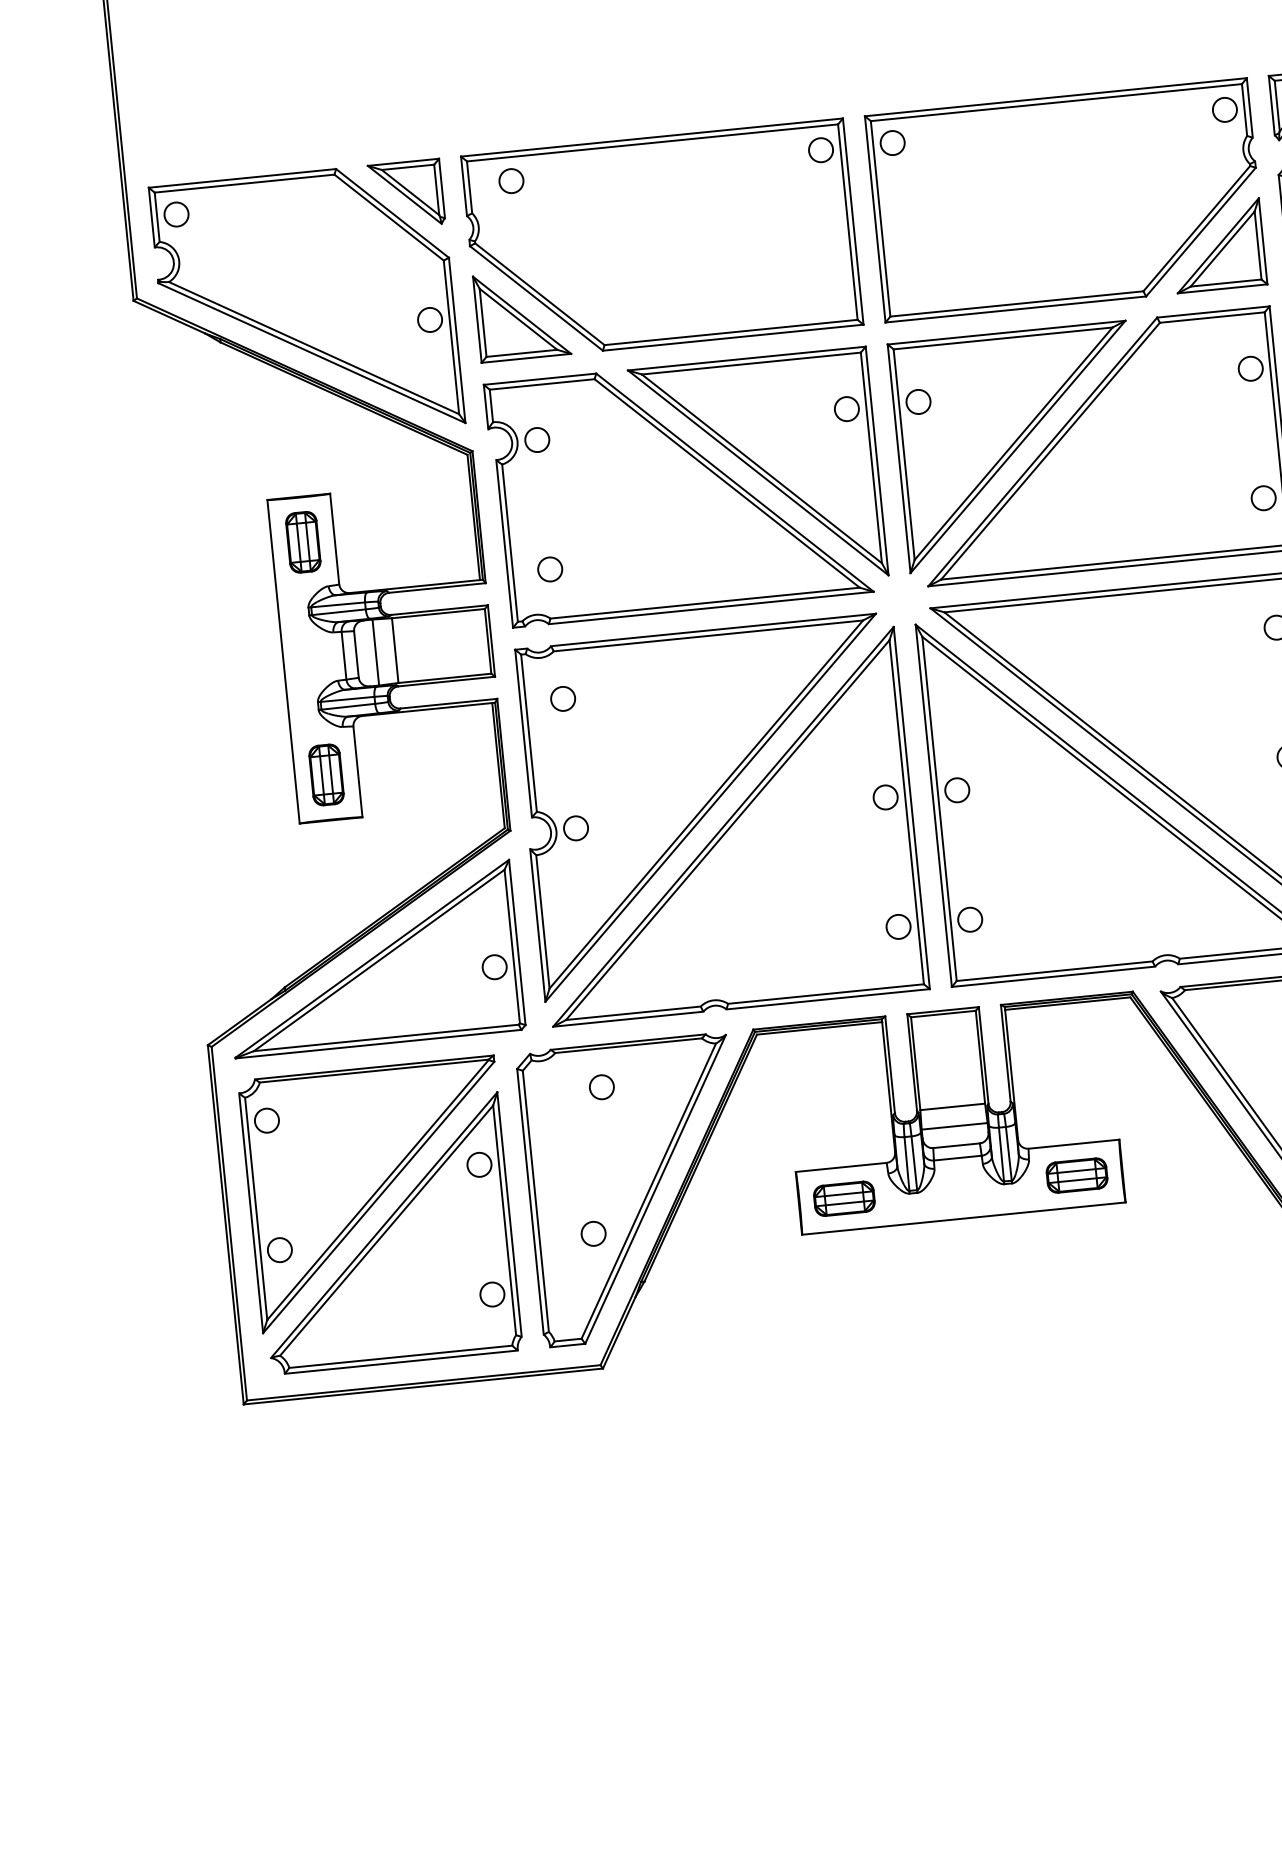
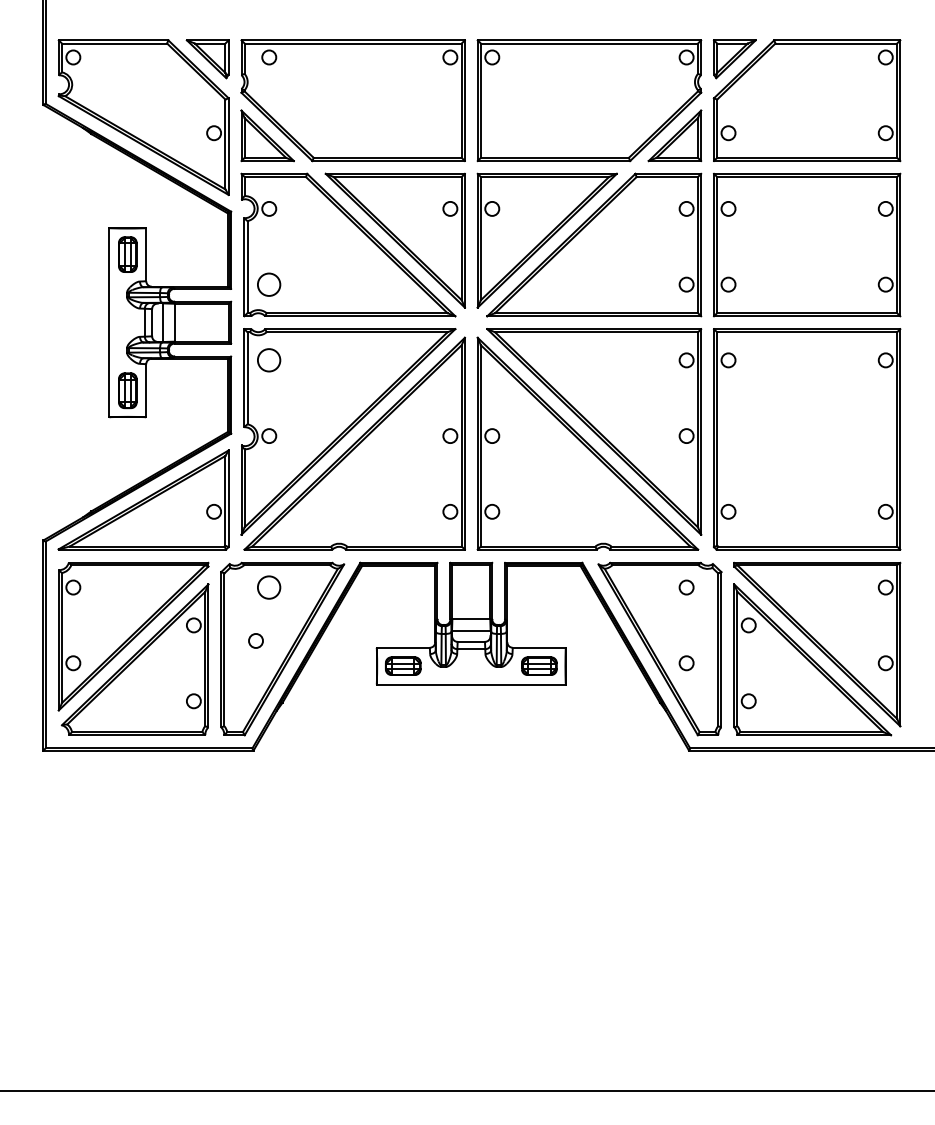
circle: (550, 569) -> (269, 284), size x1.6
circle: (563, 699) -> (269, 360), size x1.6
circle: (602, 1087) -> (269, 587), size x1.6
circle: (592, 1233) -> (255, 640), moved

